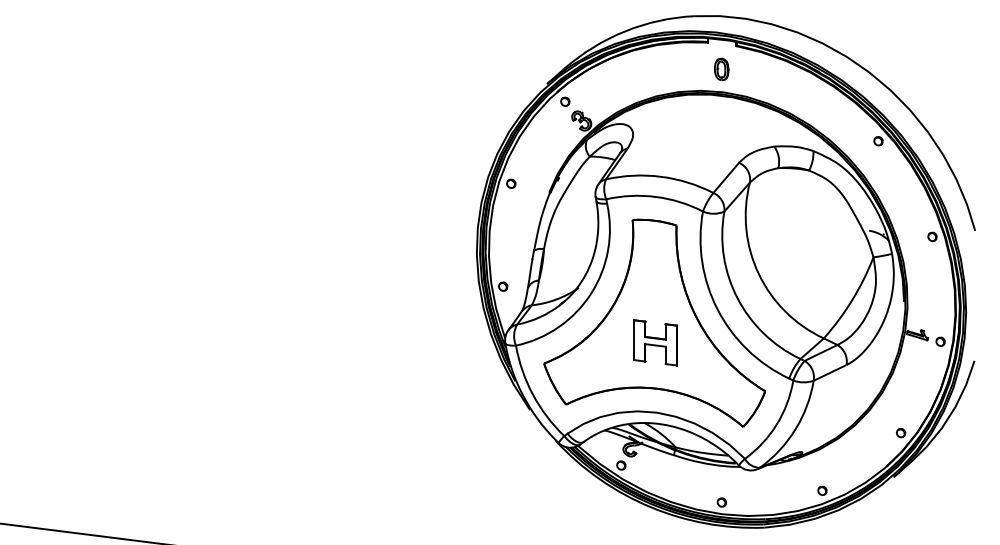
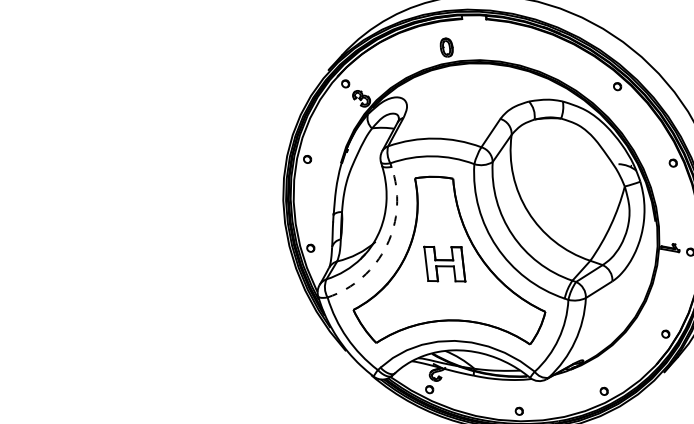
part: (721, 68) -> (446, 46), moved
arc: (591, 293) -> (387, 245), solid -> dashed
part: (655, 342) -> (444, 263), moved

